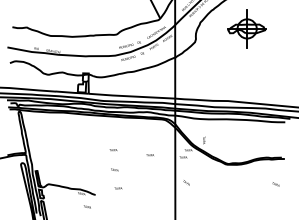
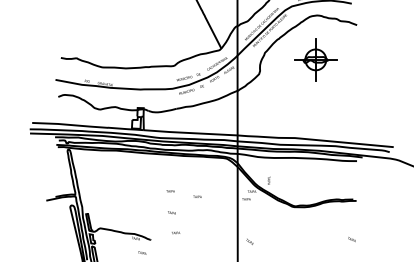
part: (247, 28) -> (315, 59), size x0.6
text: (150, 154) -> (197, 196), moved
text: (186, 182) -> (249, 241), moved
text: (275, 184) -> (351, 239), moved

